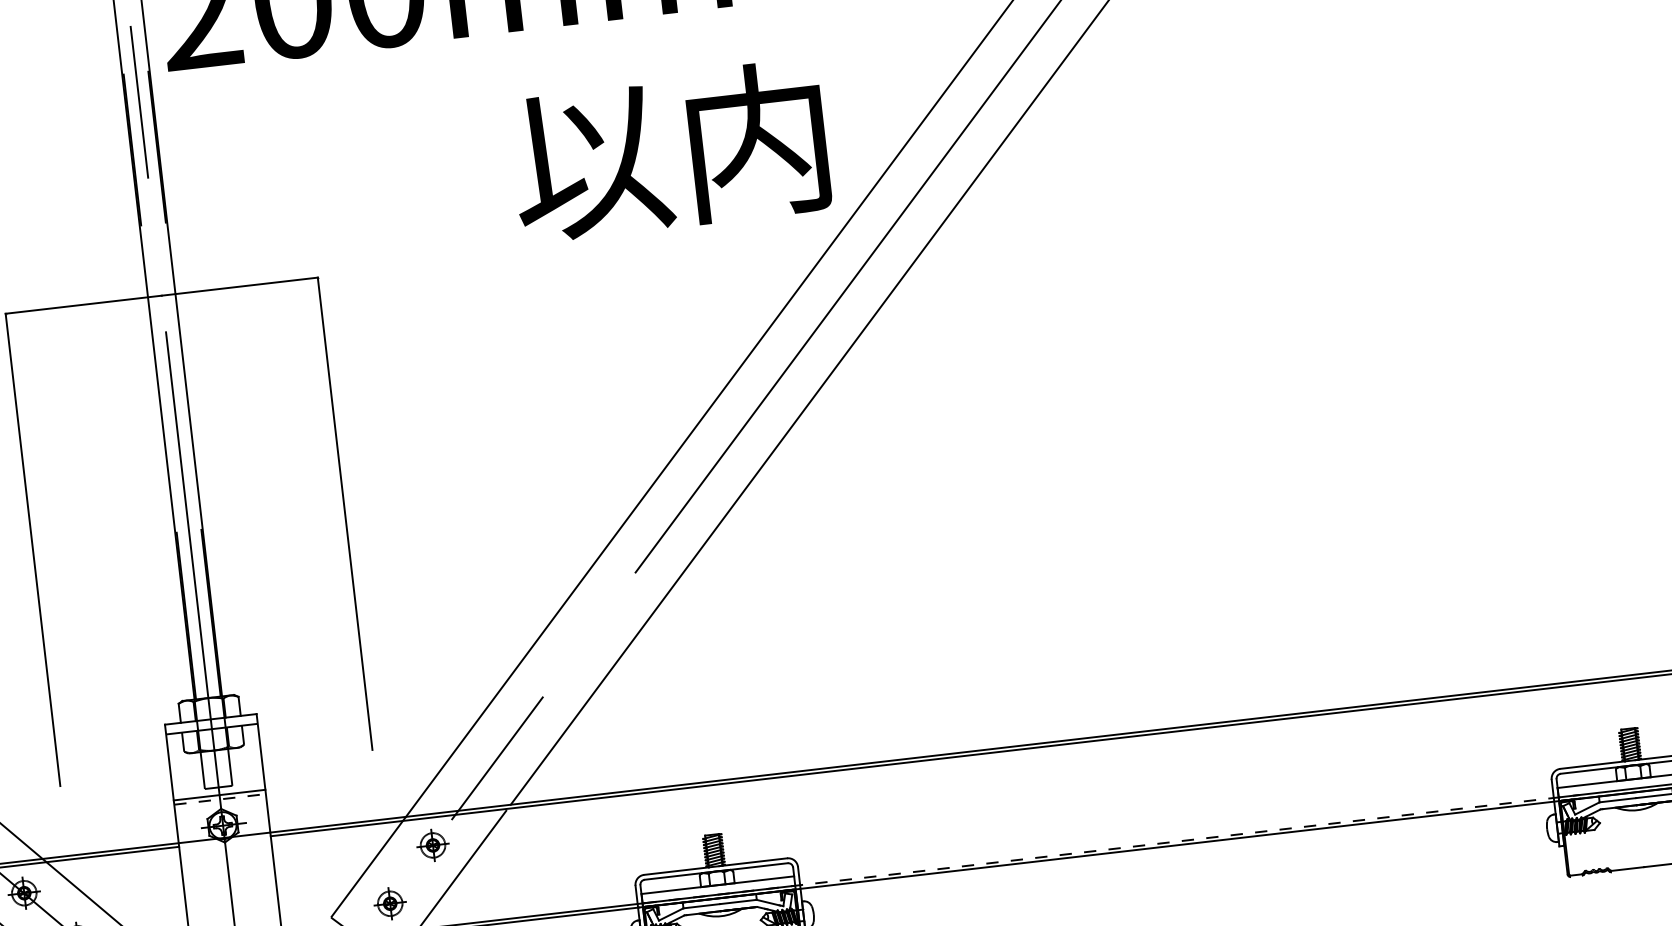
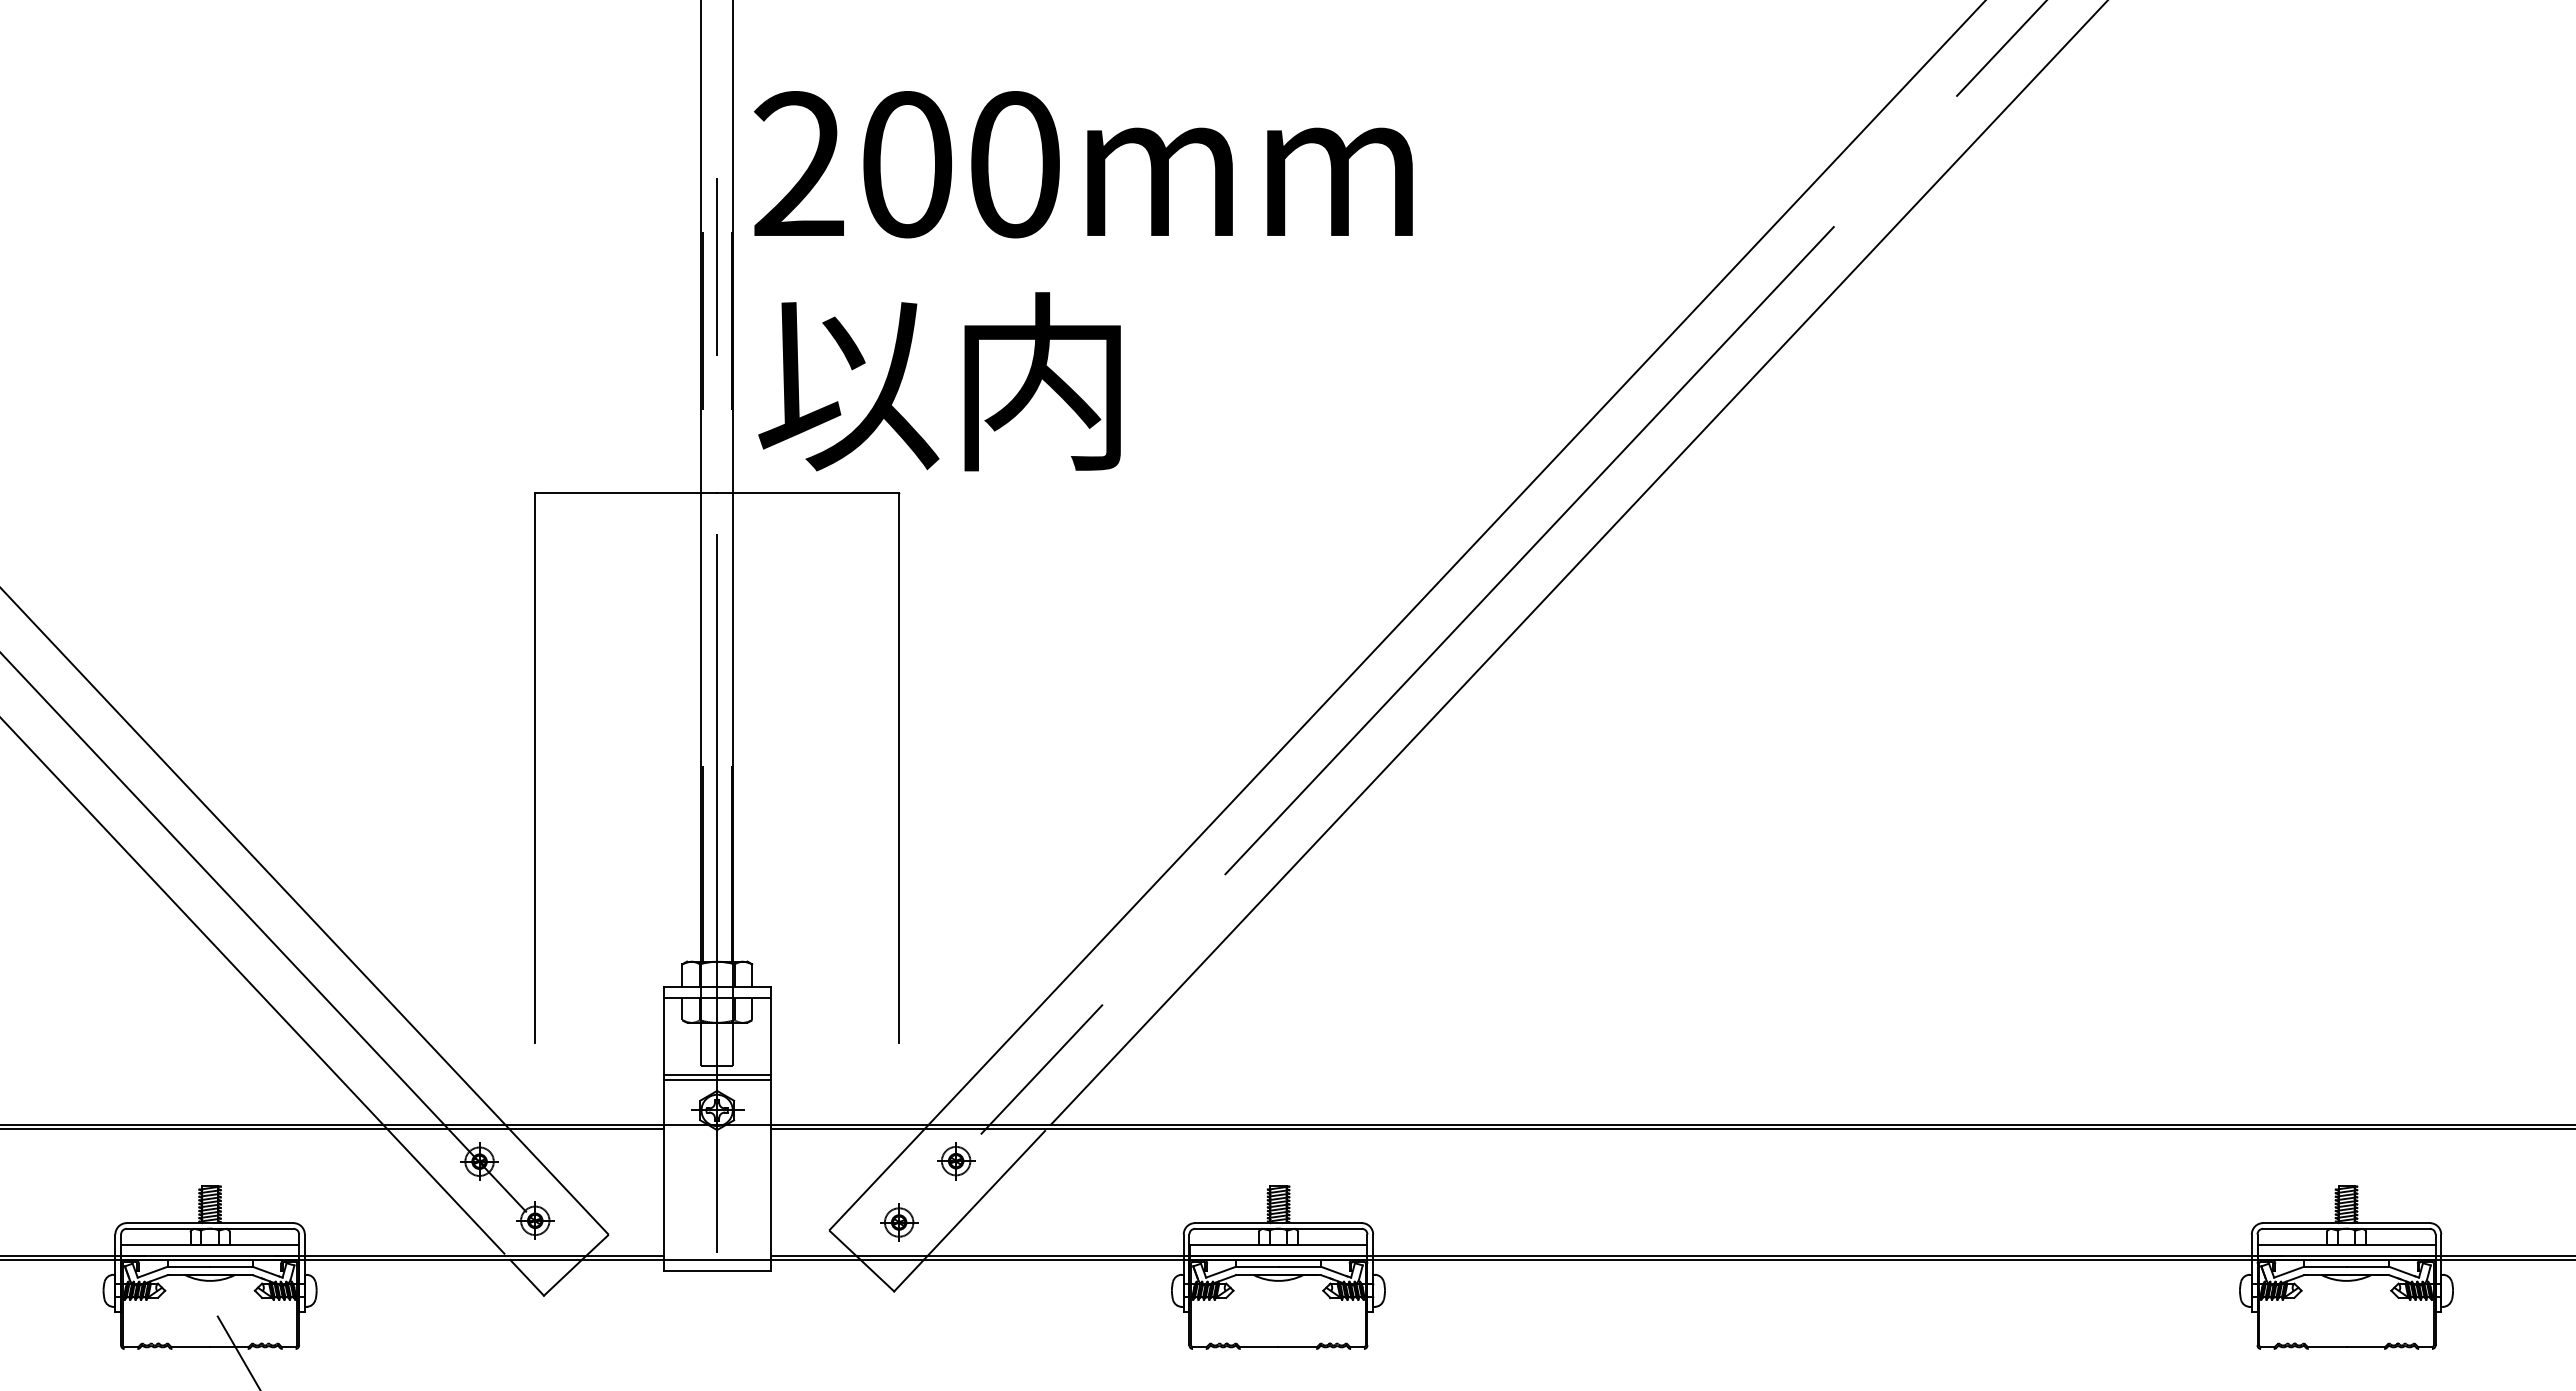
text: (669, 150) -> (939, 381), moved
line: (220, 799) -> (717, 1079), dashed -> solid
line: (1112, 848) -> (1737, 1255), dashed -> solid

